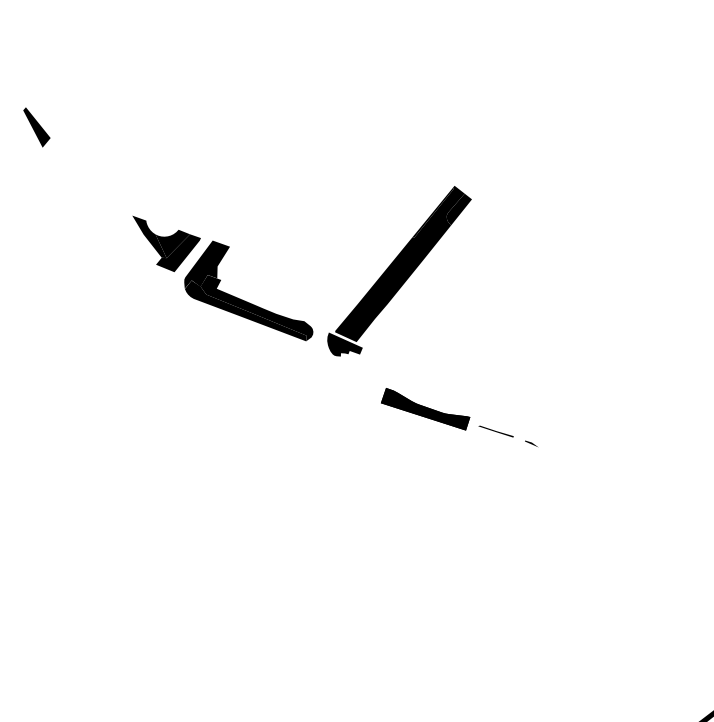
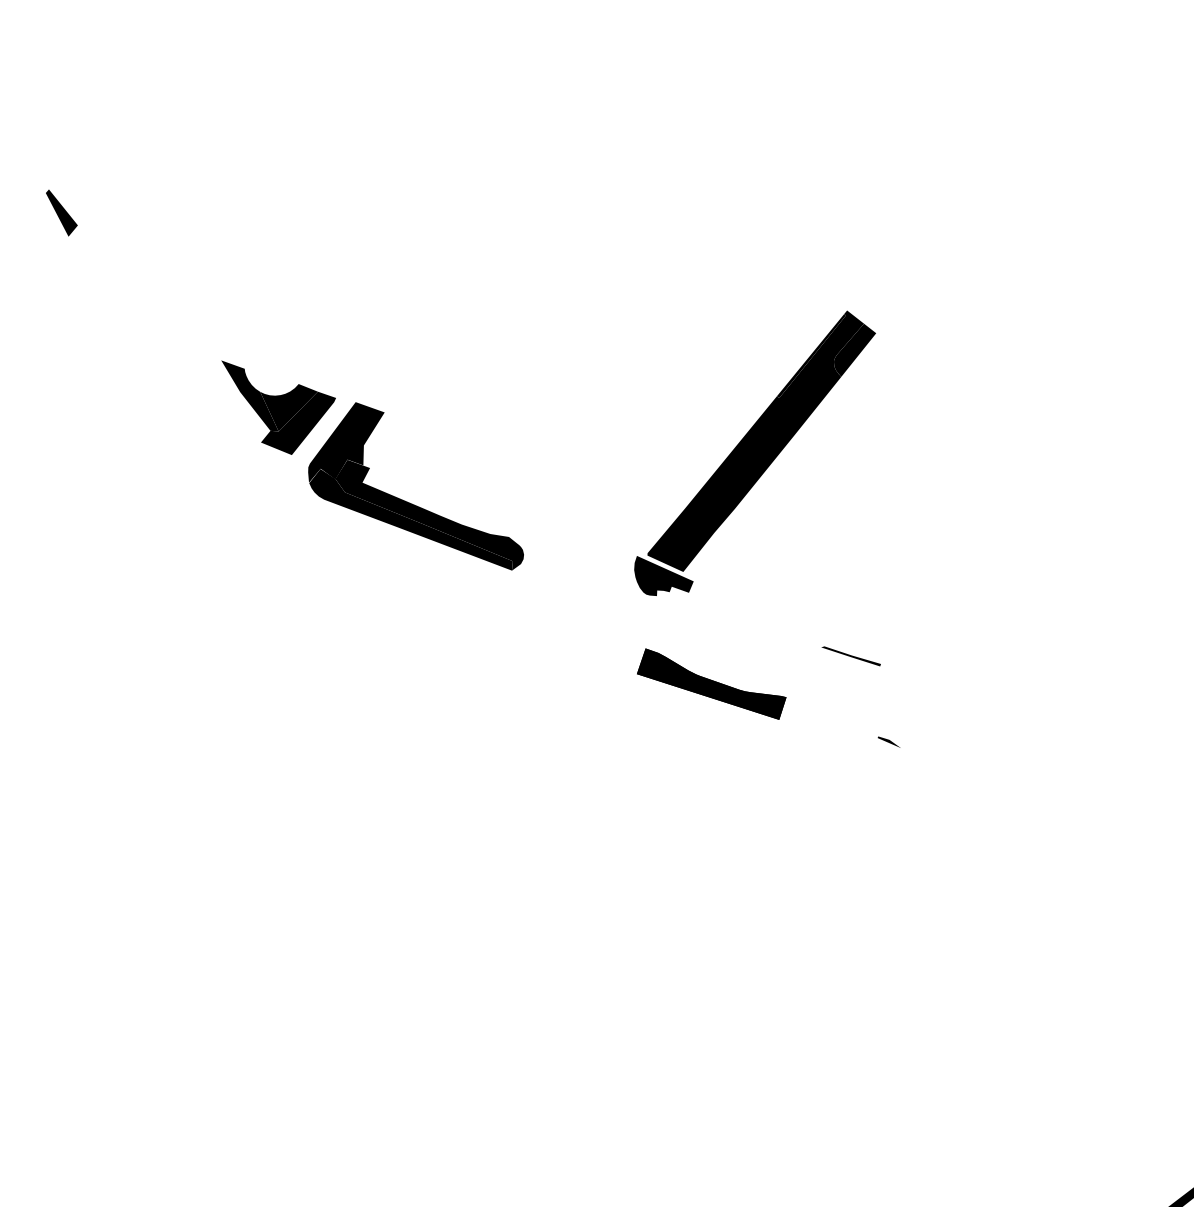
part: (36, 127) -> (61, 213), size x0.7
part: (399, 271) -> (755, 453), moved
line: (495, 431) -> (850, 656), moved

